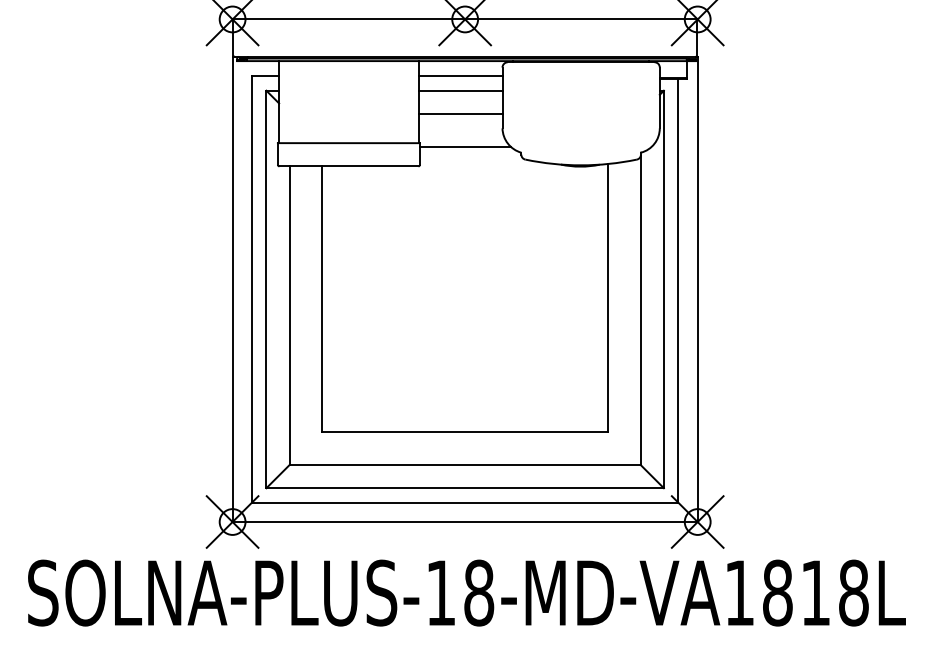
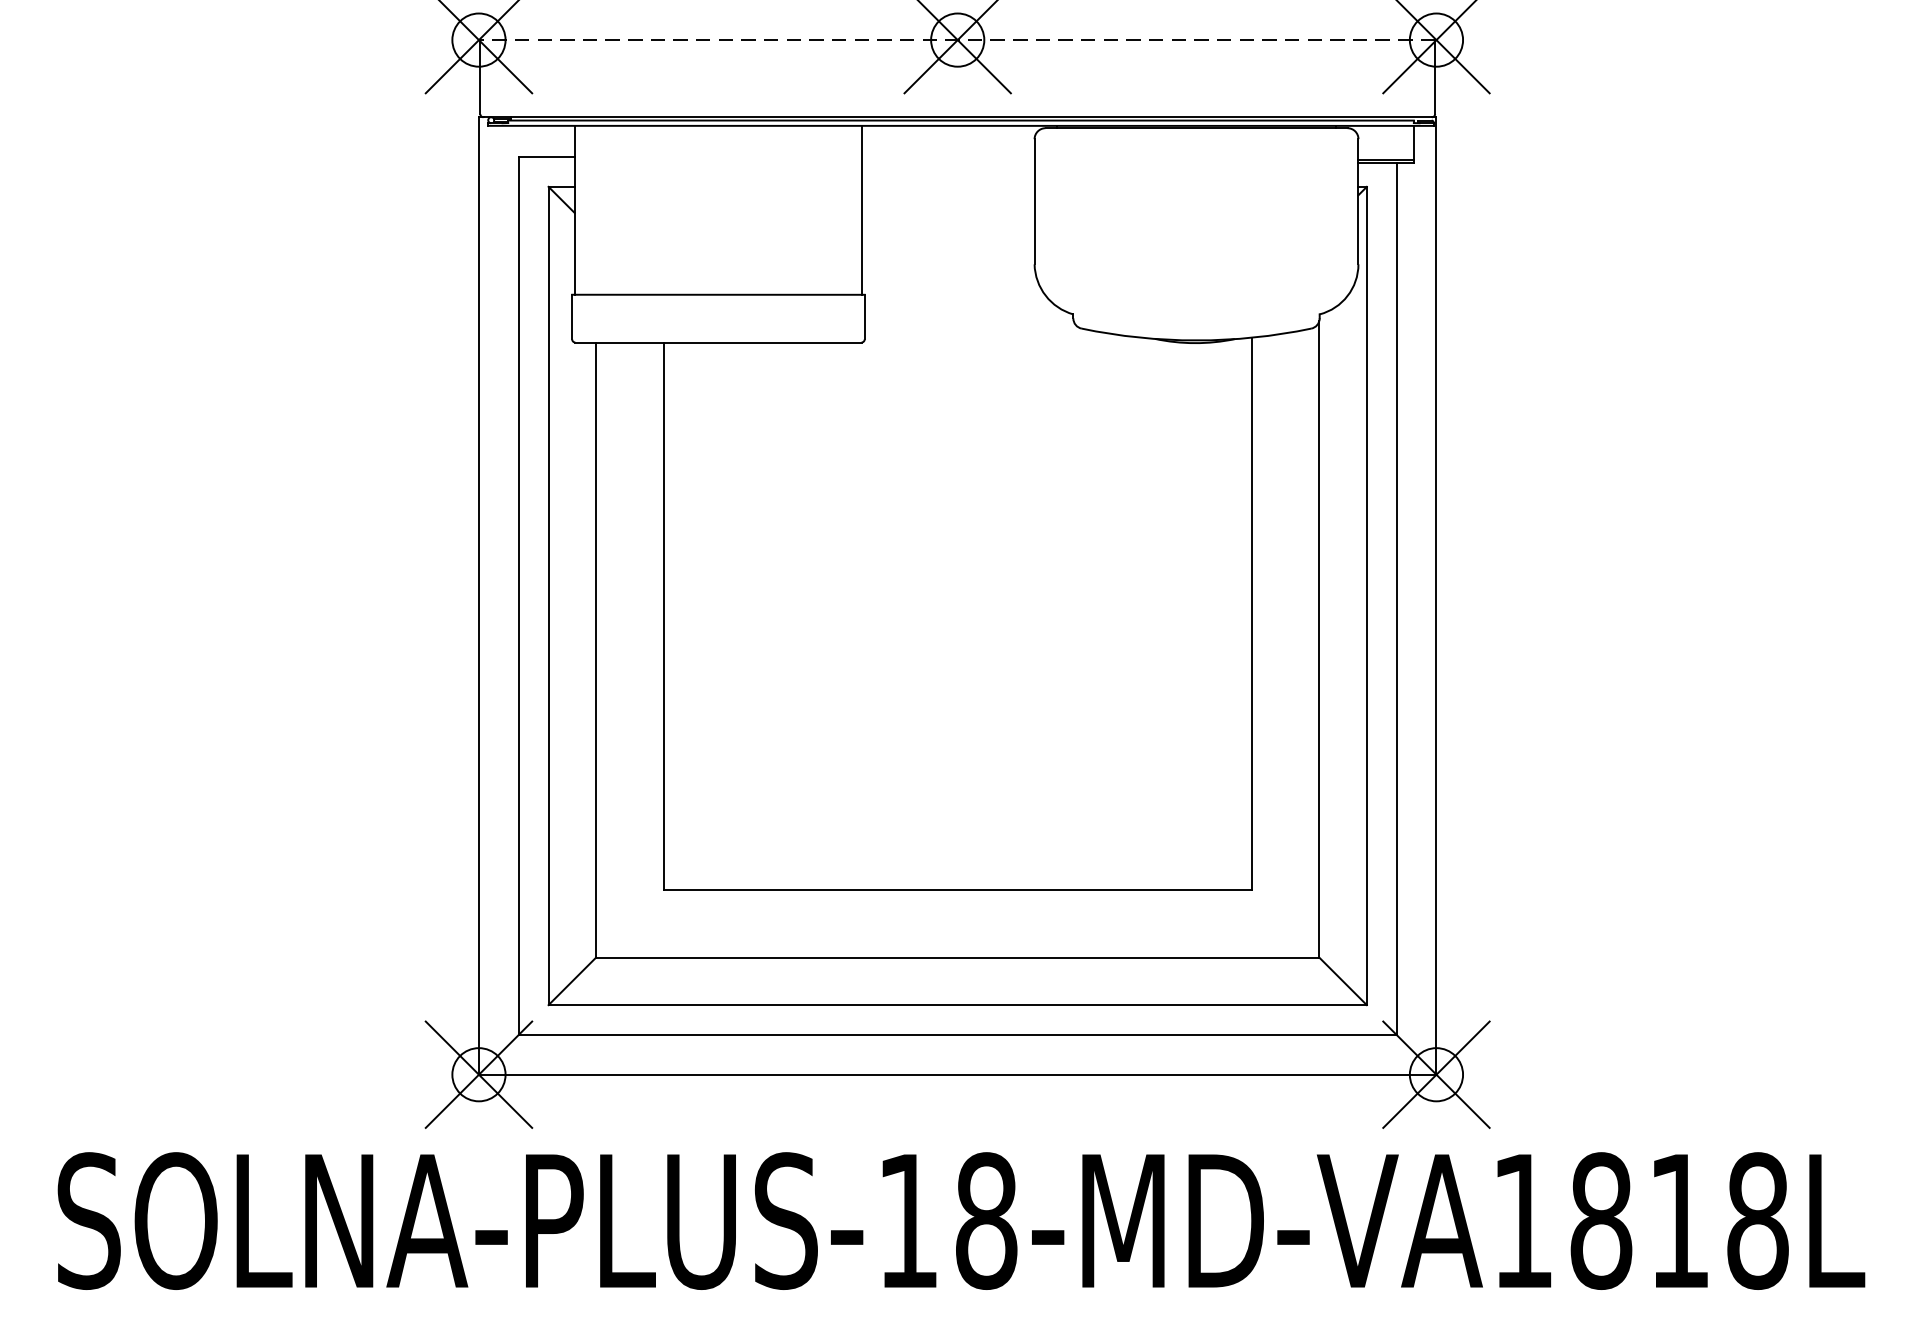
line: (465, 19) -> (958, 40), solid -> dashed
line: (460, 76) -> (948, 157), removed
line: (460, 90) -> (948, 186), removed
line: (460, 113) -> (948, 233), removed
line: (465, 146) -> (958, 301), removed

